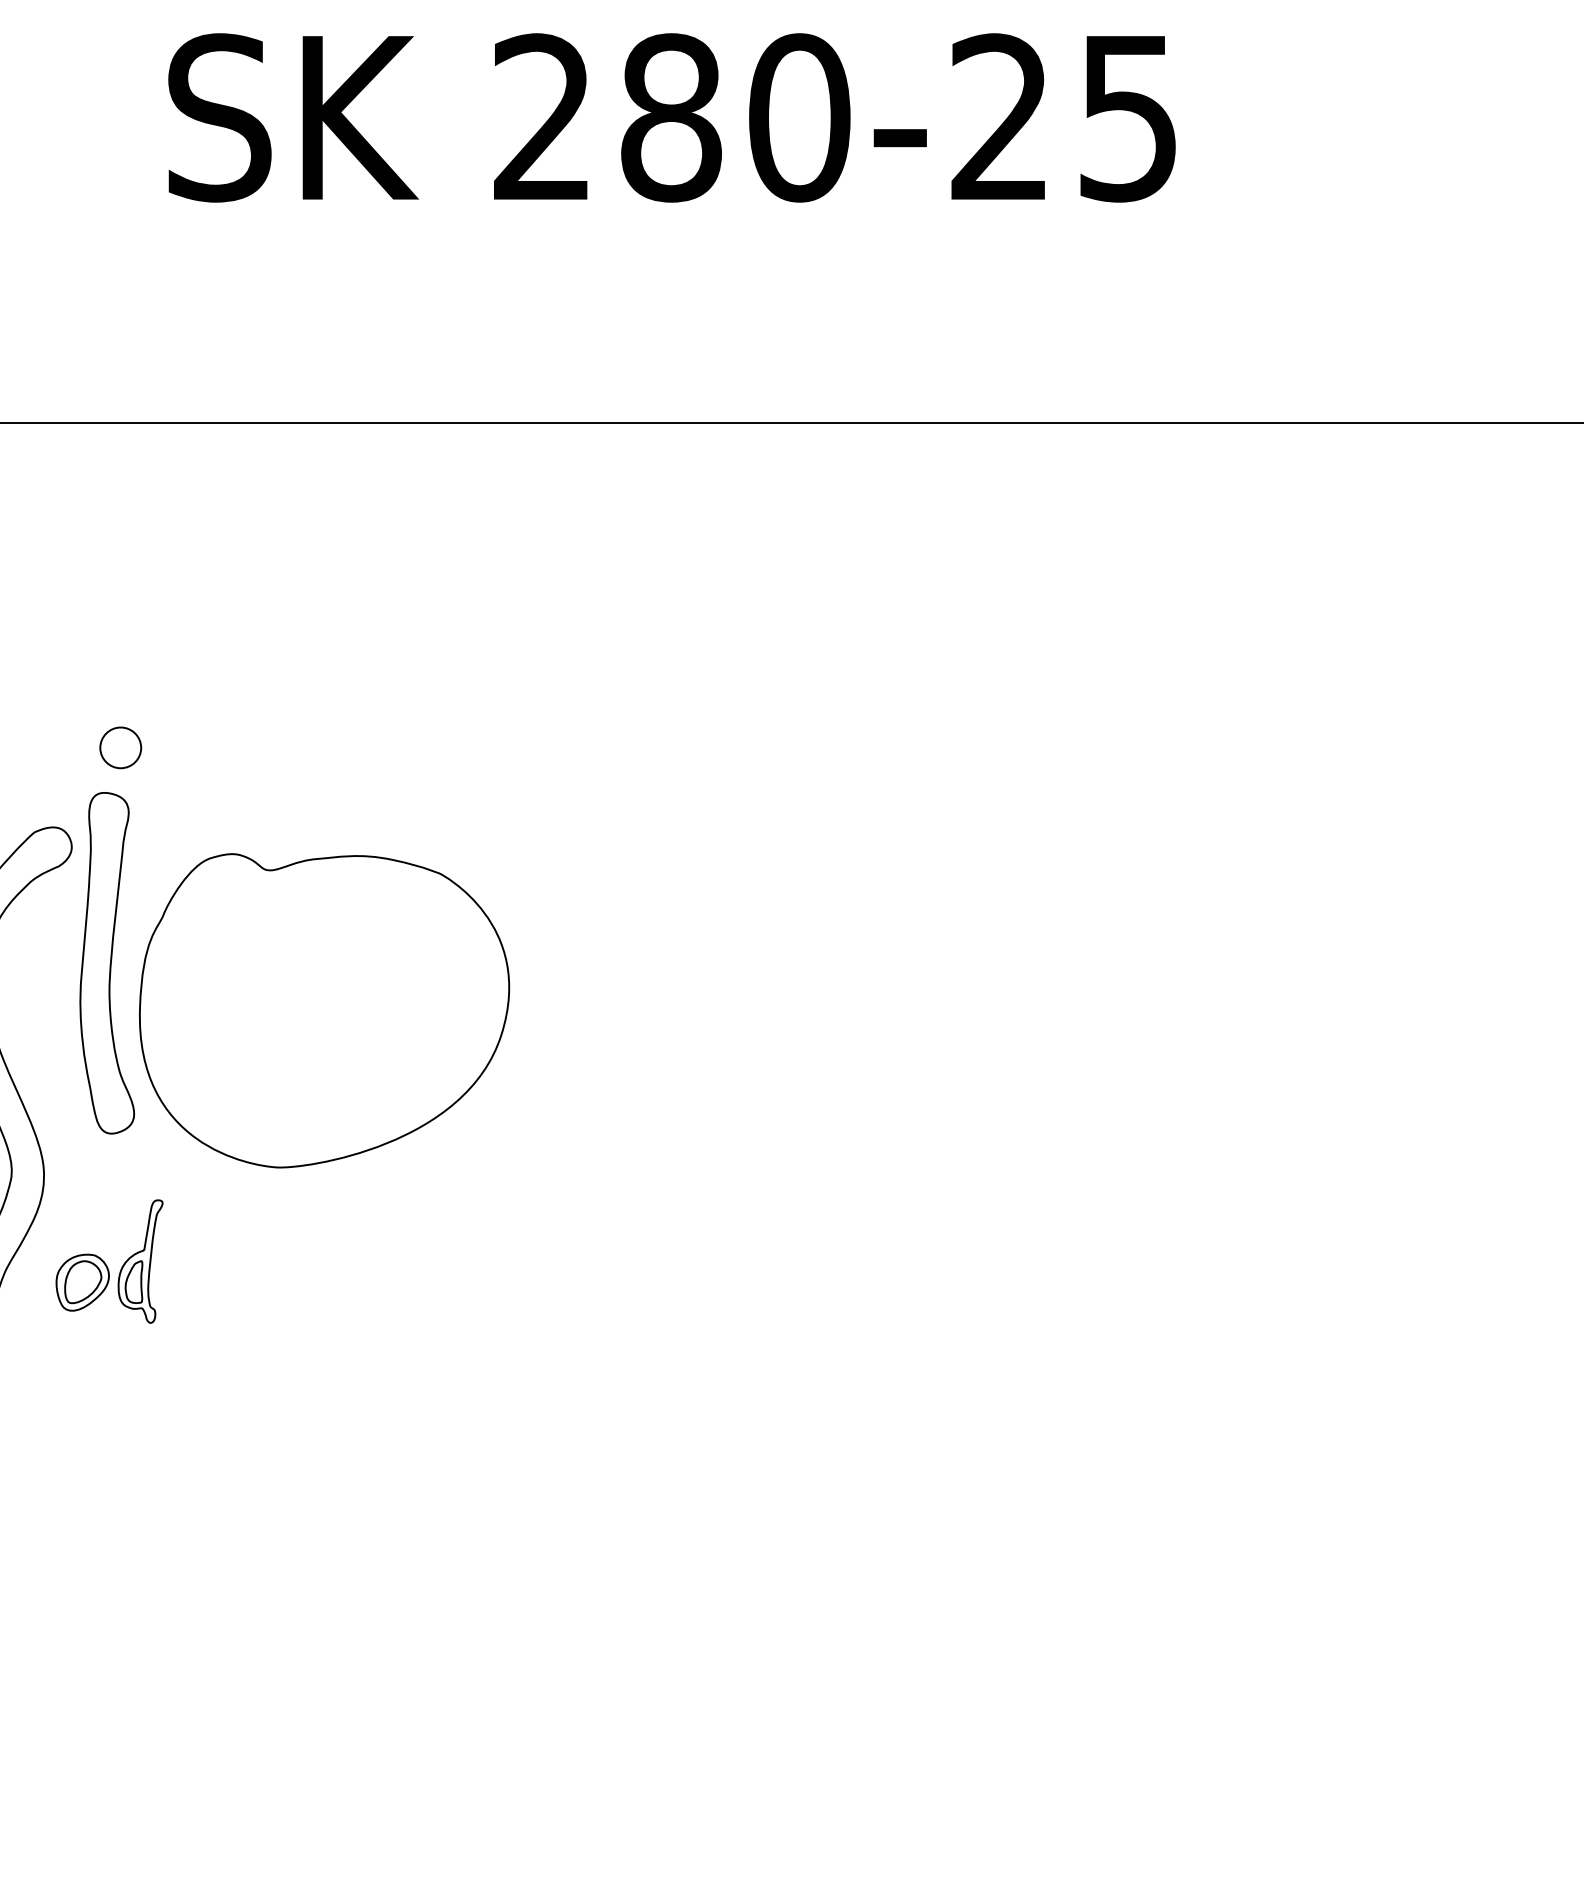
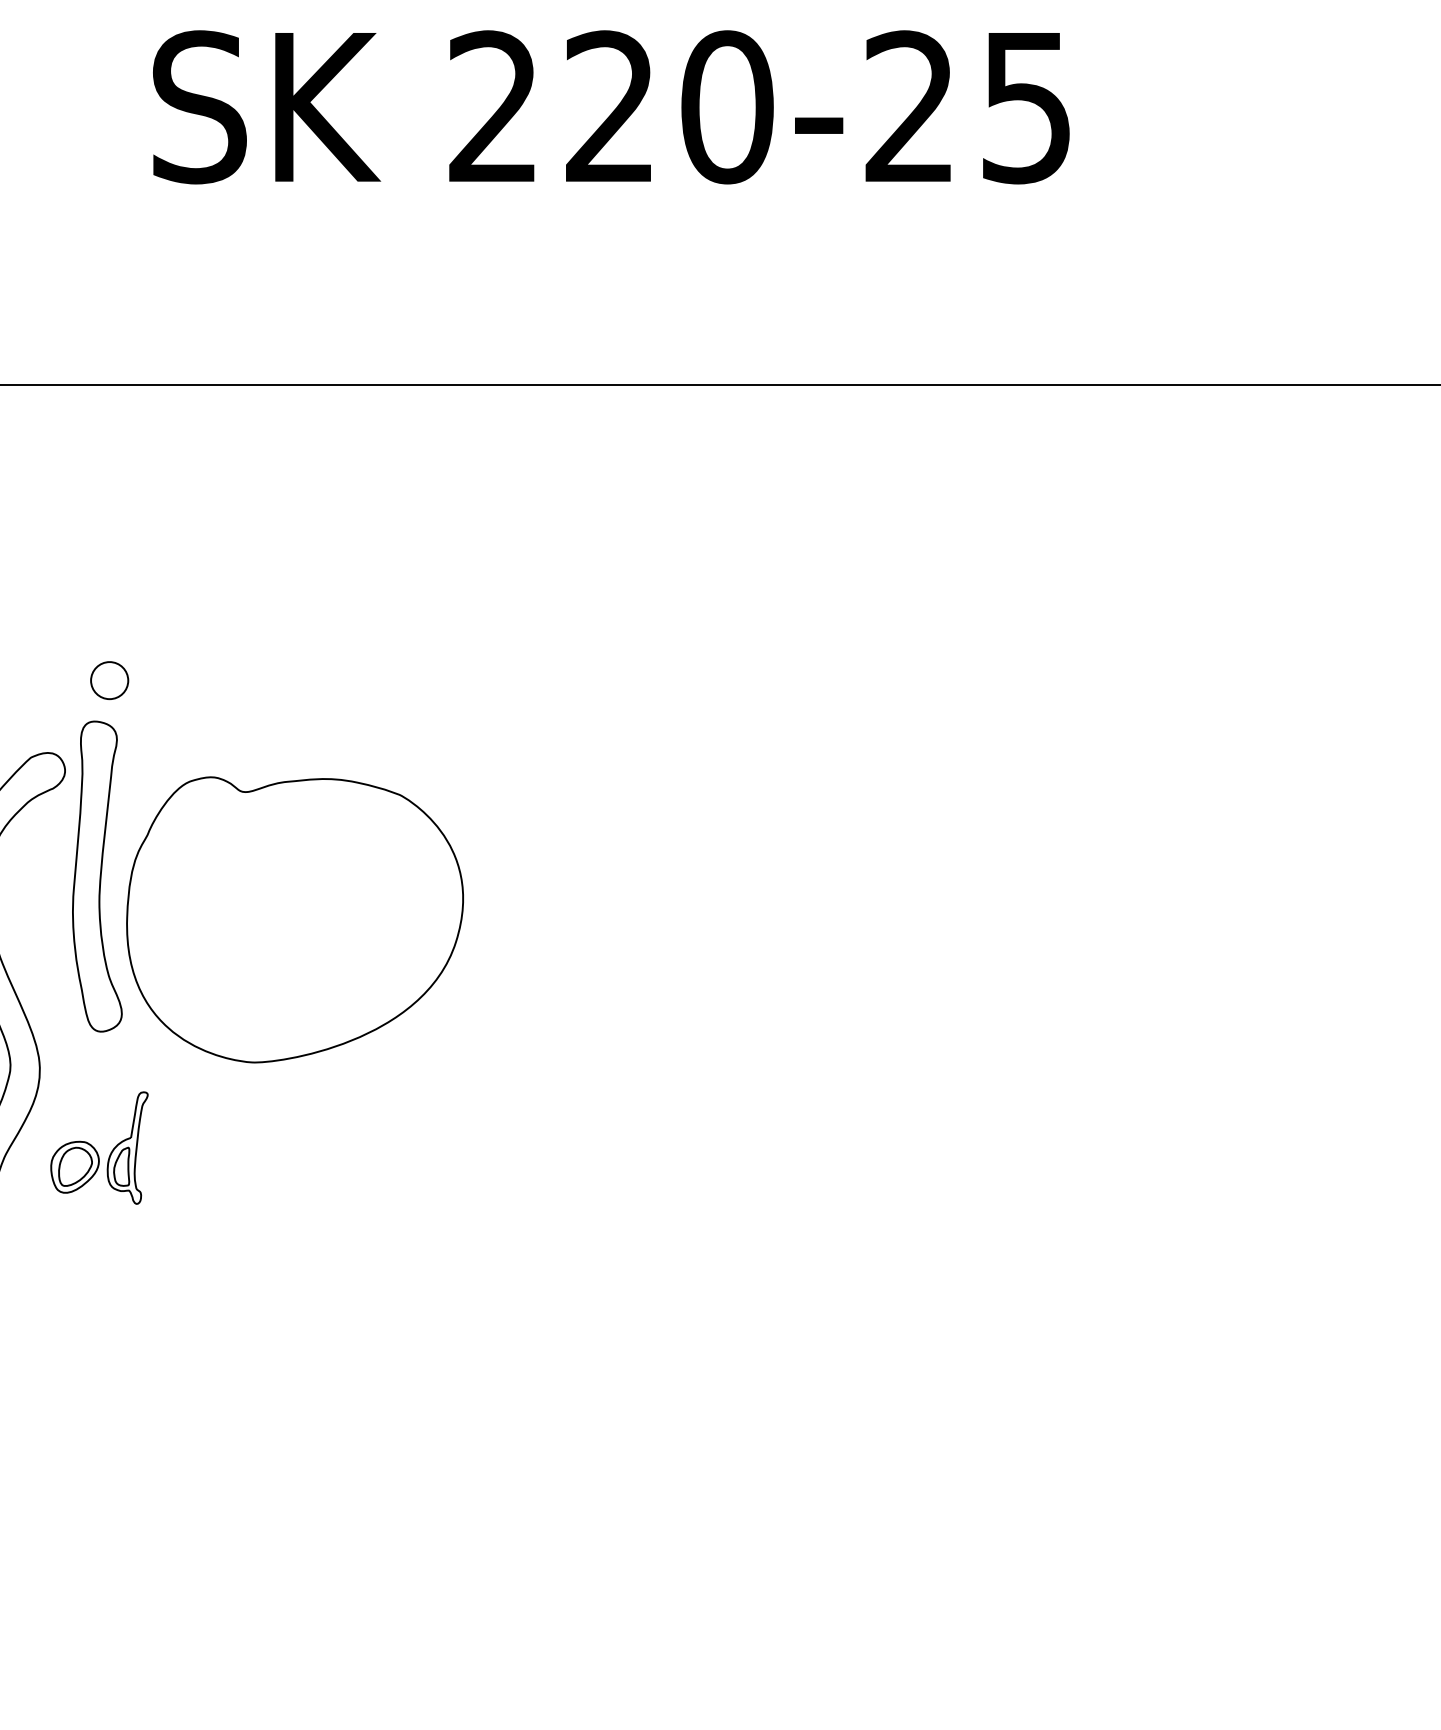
text: (671, 118) -> (610, 107), 280-25 -> 220-25

